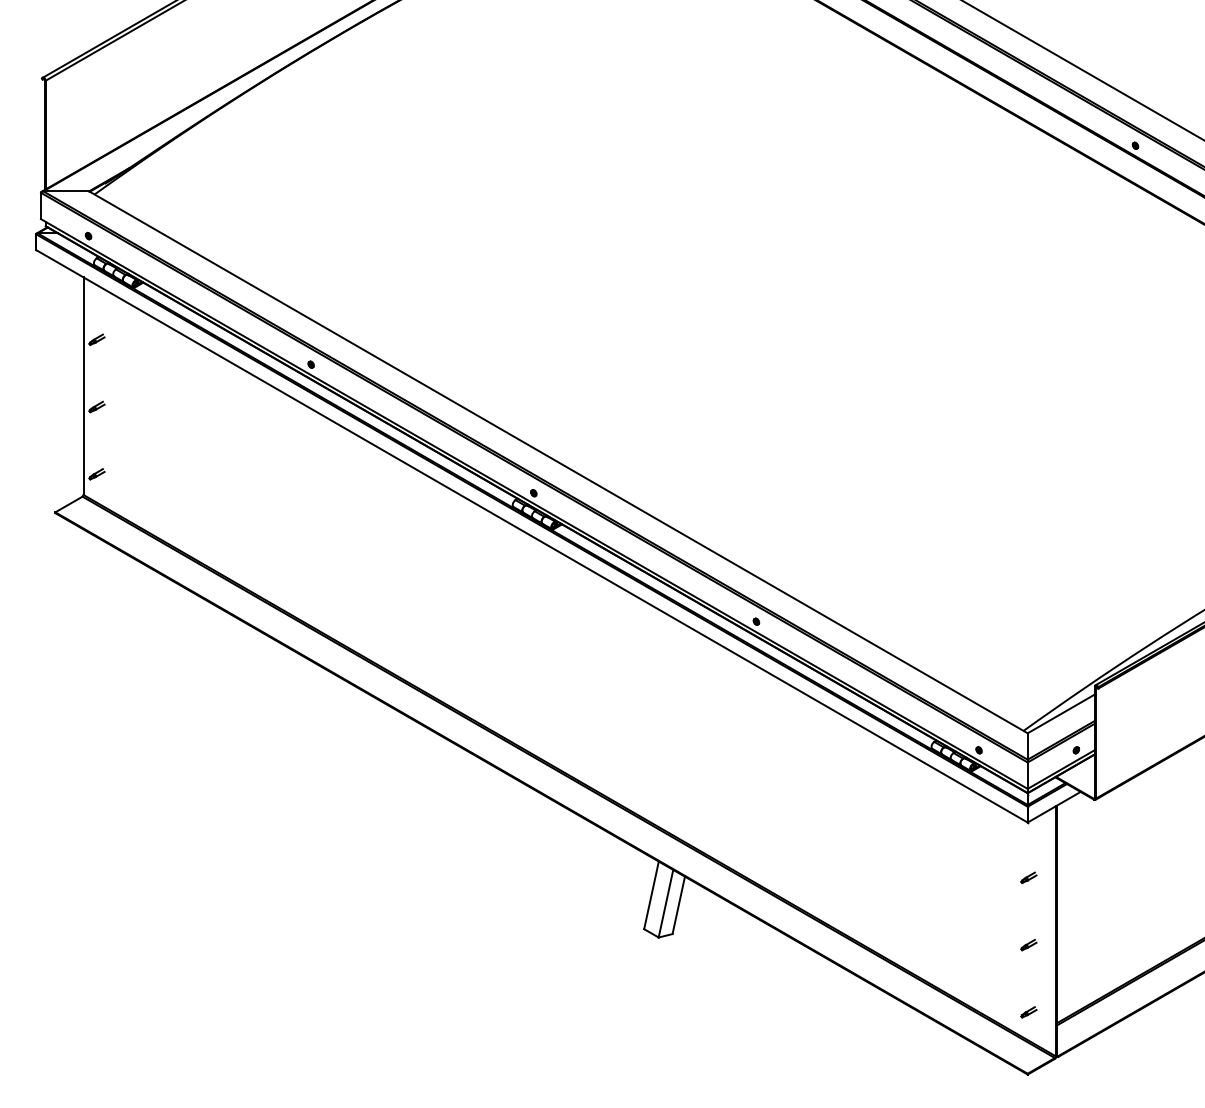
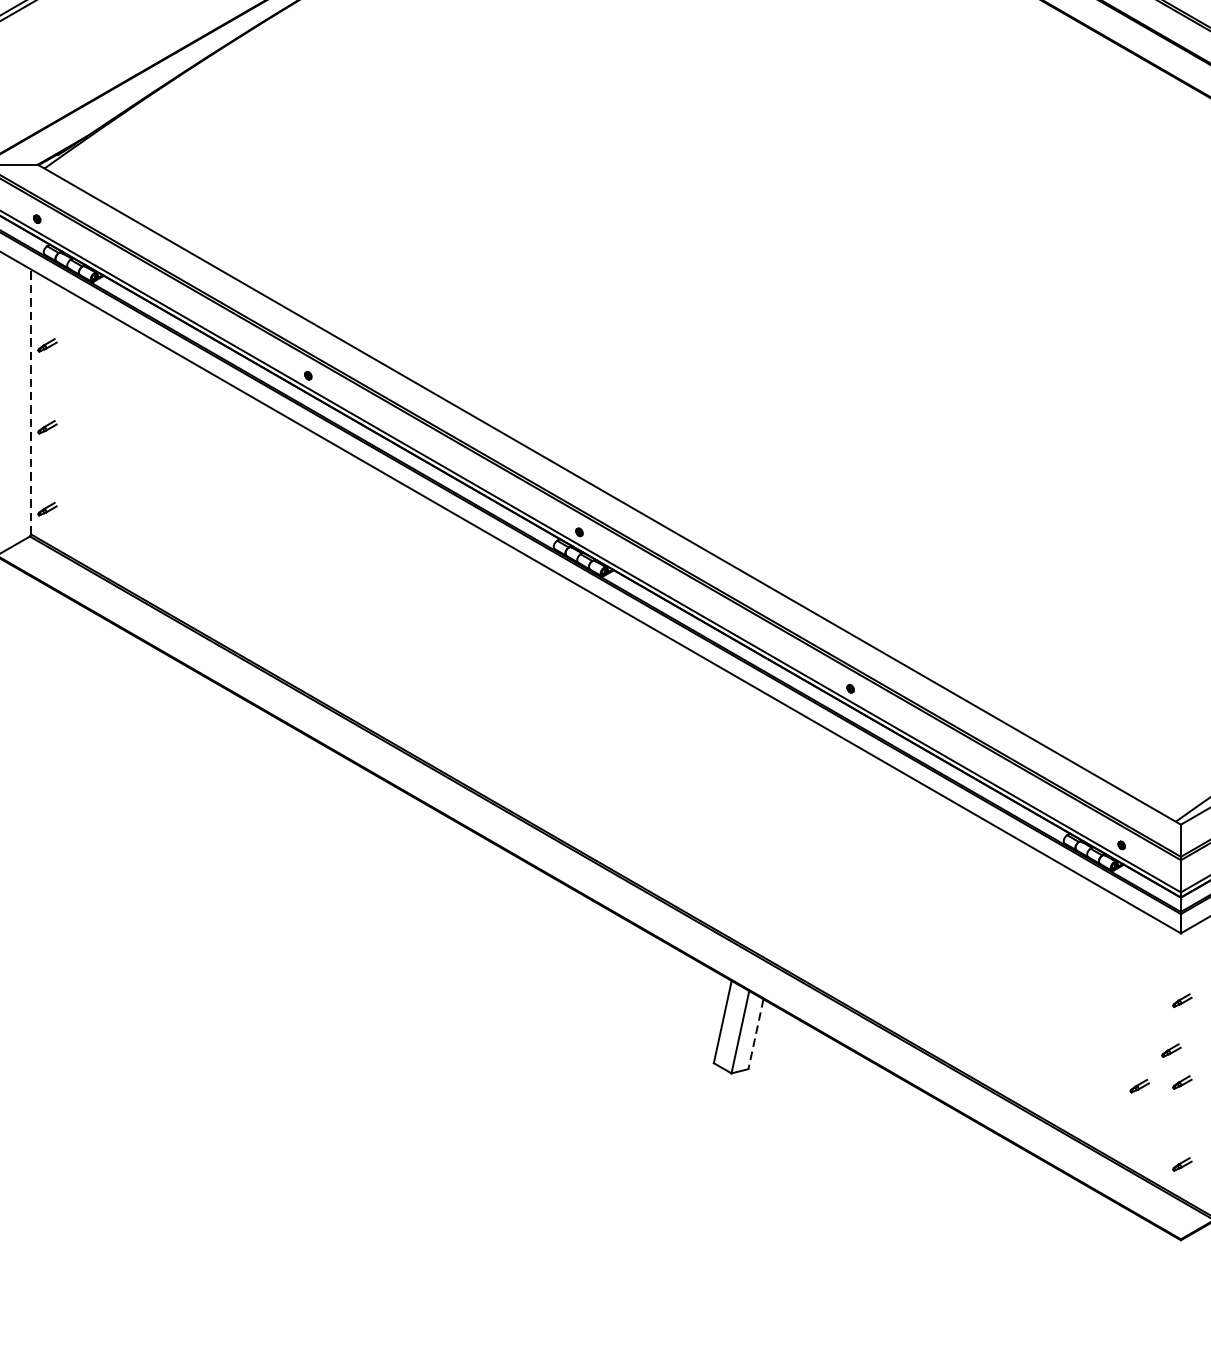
line: (83, 386) -> (31, 402), solid -> dashed
line: (678, 905) -> (755, 1034), solid -> dashed
part: (1019, 918) -> (1170, 1050), added
part: (993, 947) -> (1139, 1085), added

